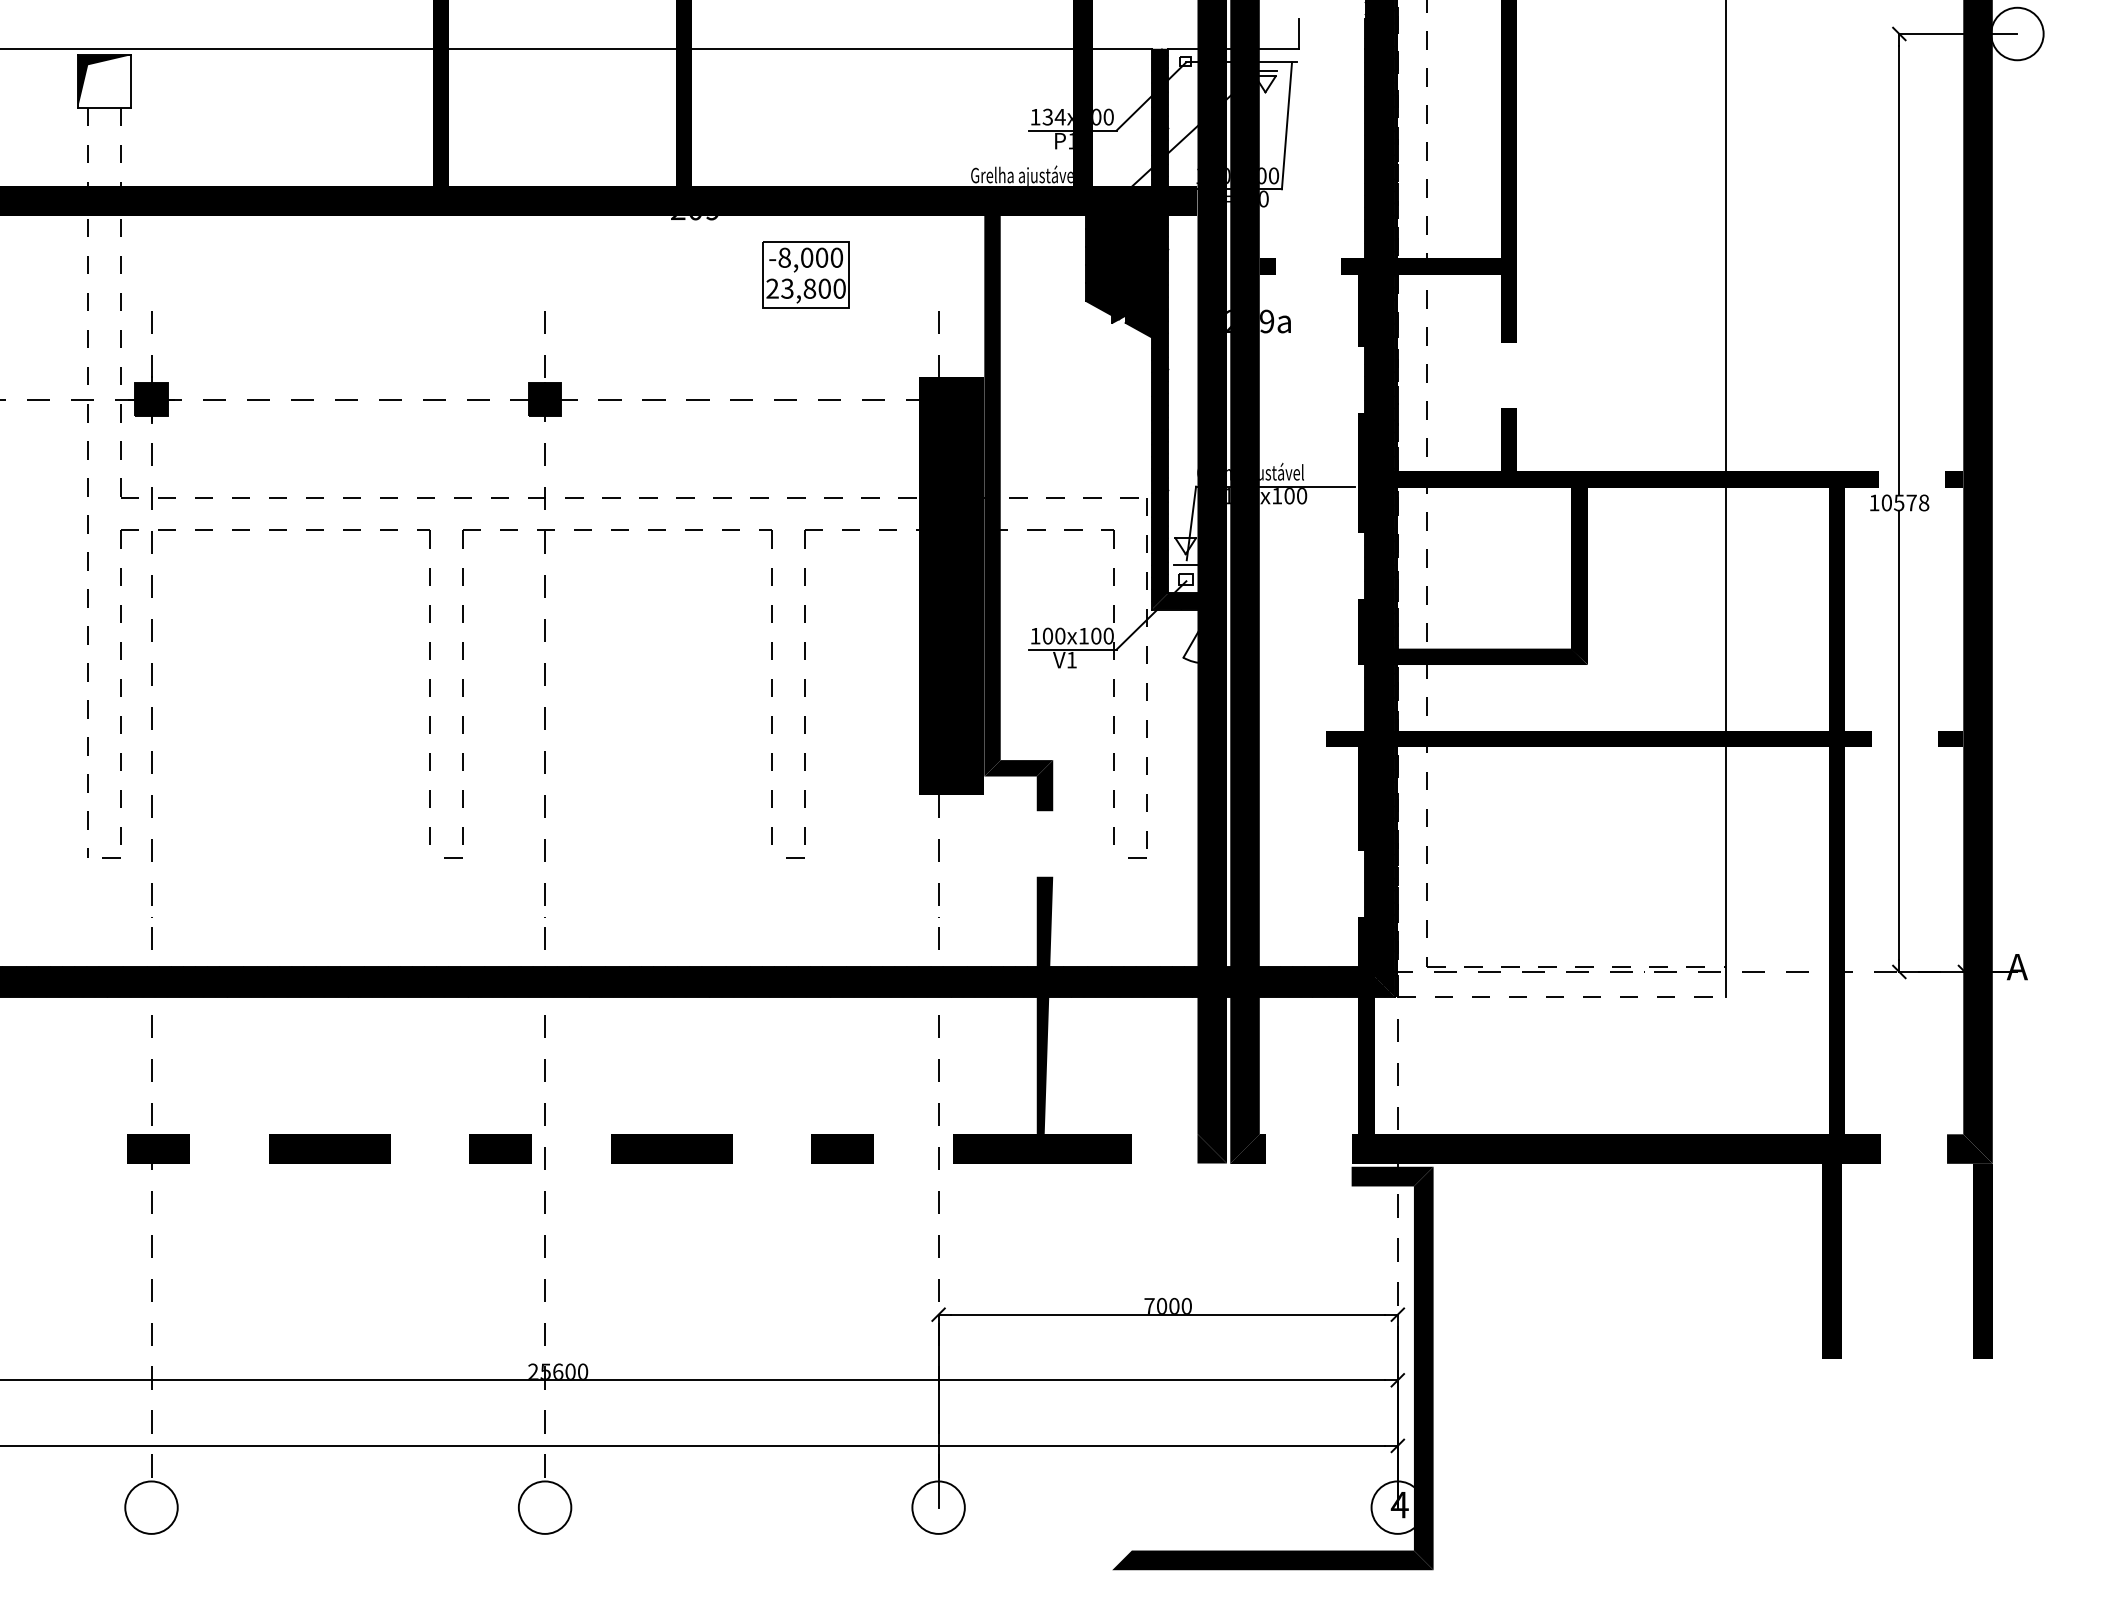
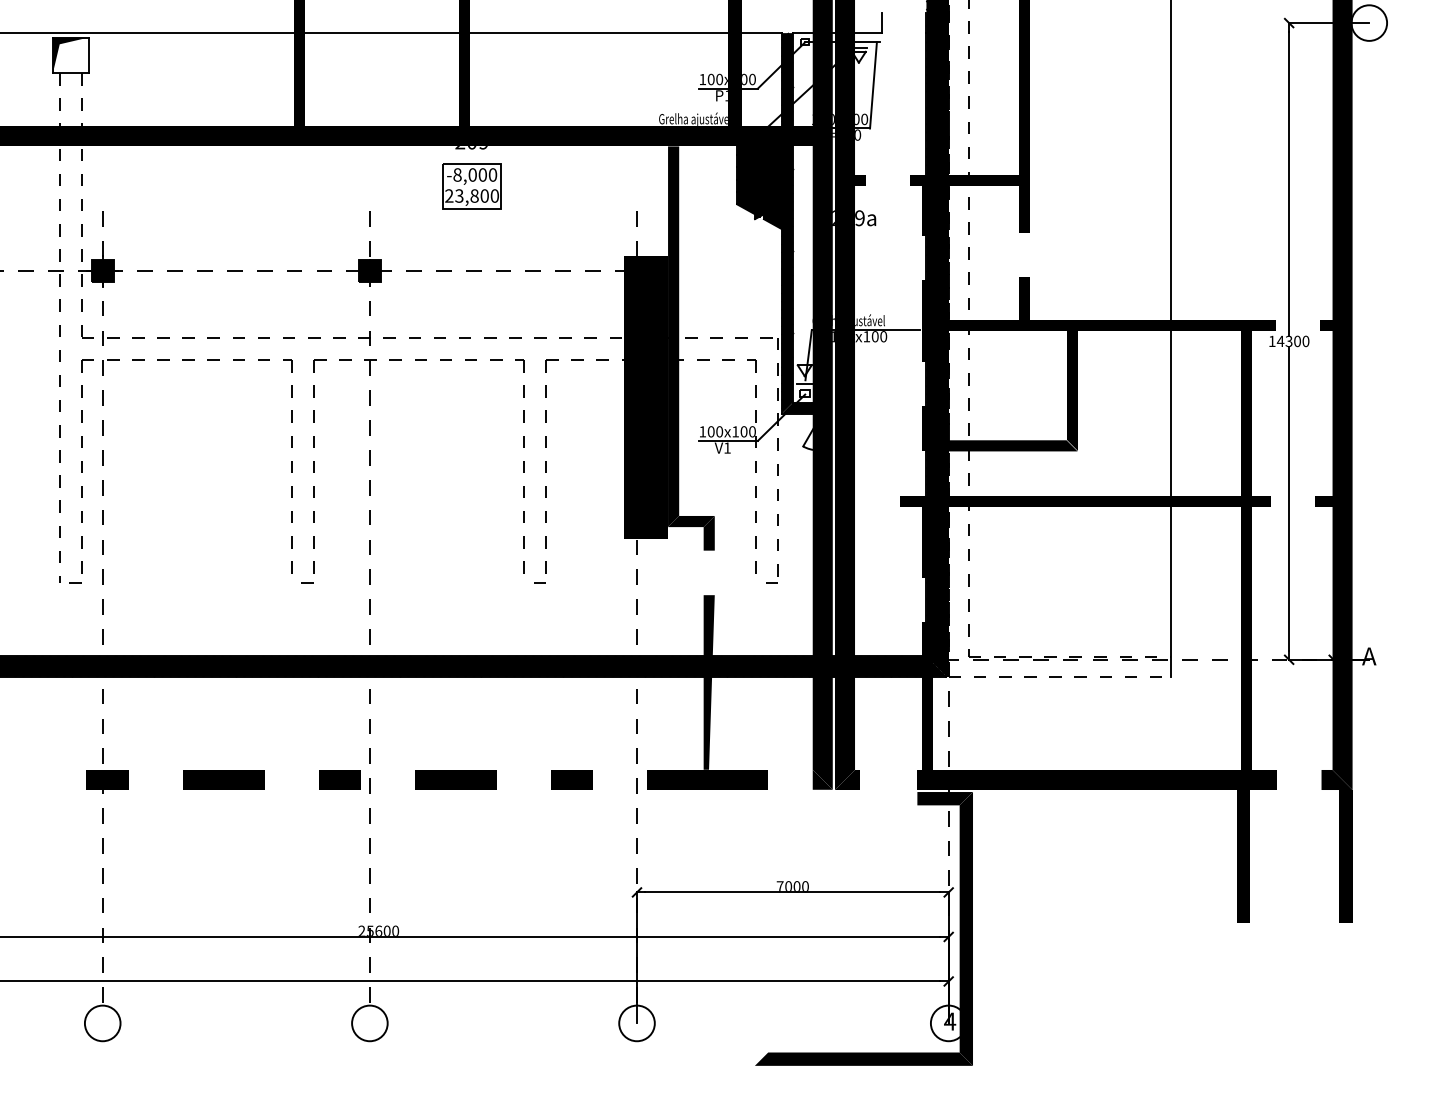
text: (1054, 117) -> (715, 79), 134 -> 100
part: (805, 274) -> (471, 186), moved
text: (1904, 503) -> (1292, 341), 10578 -> 14300

